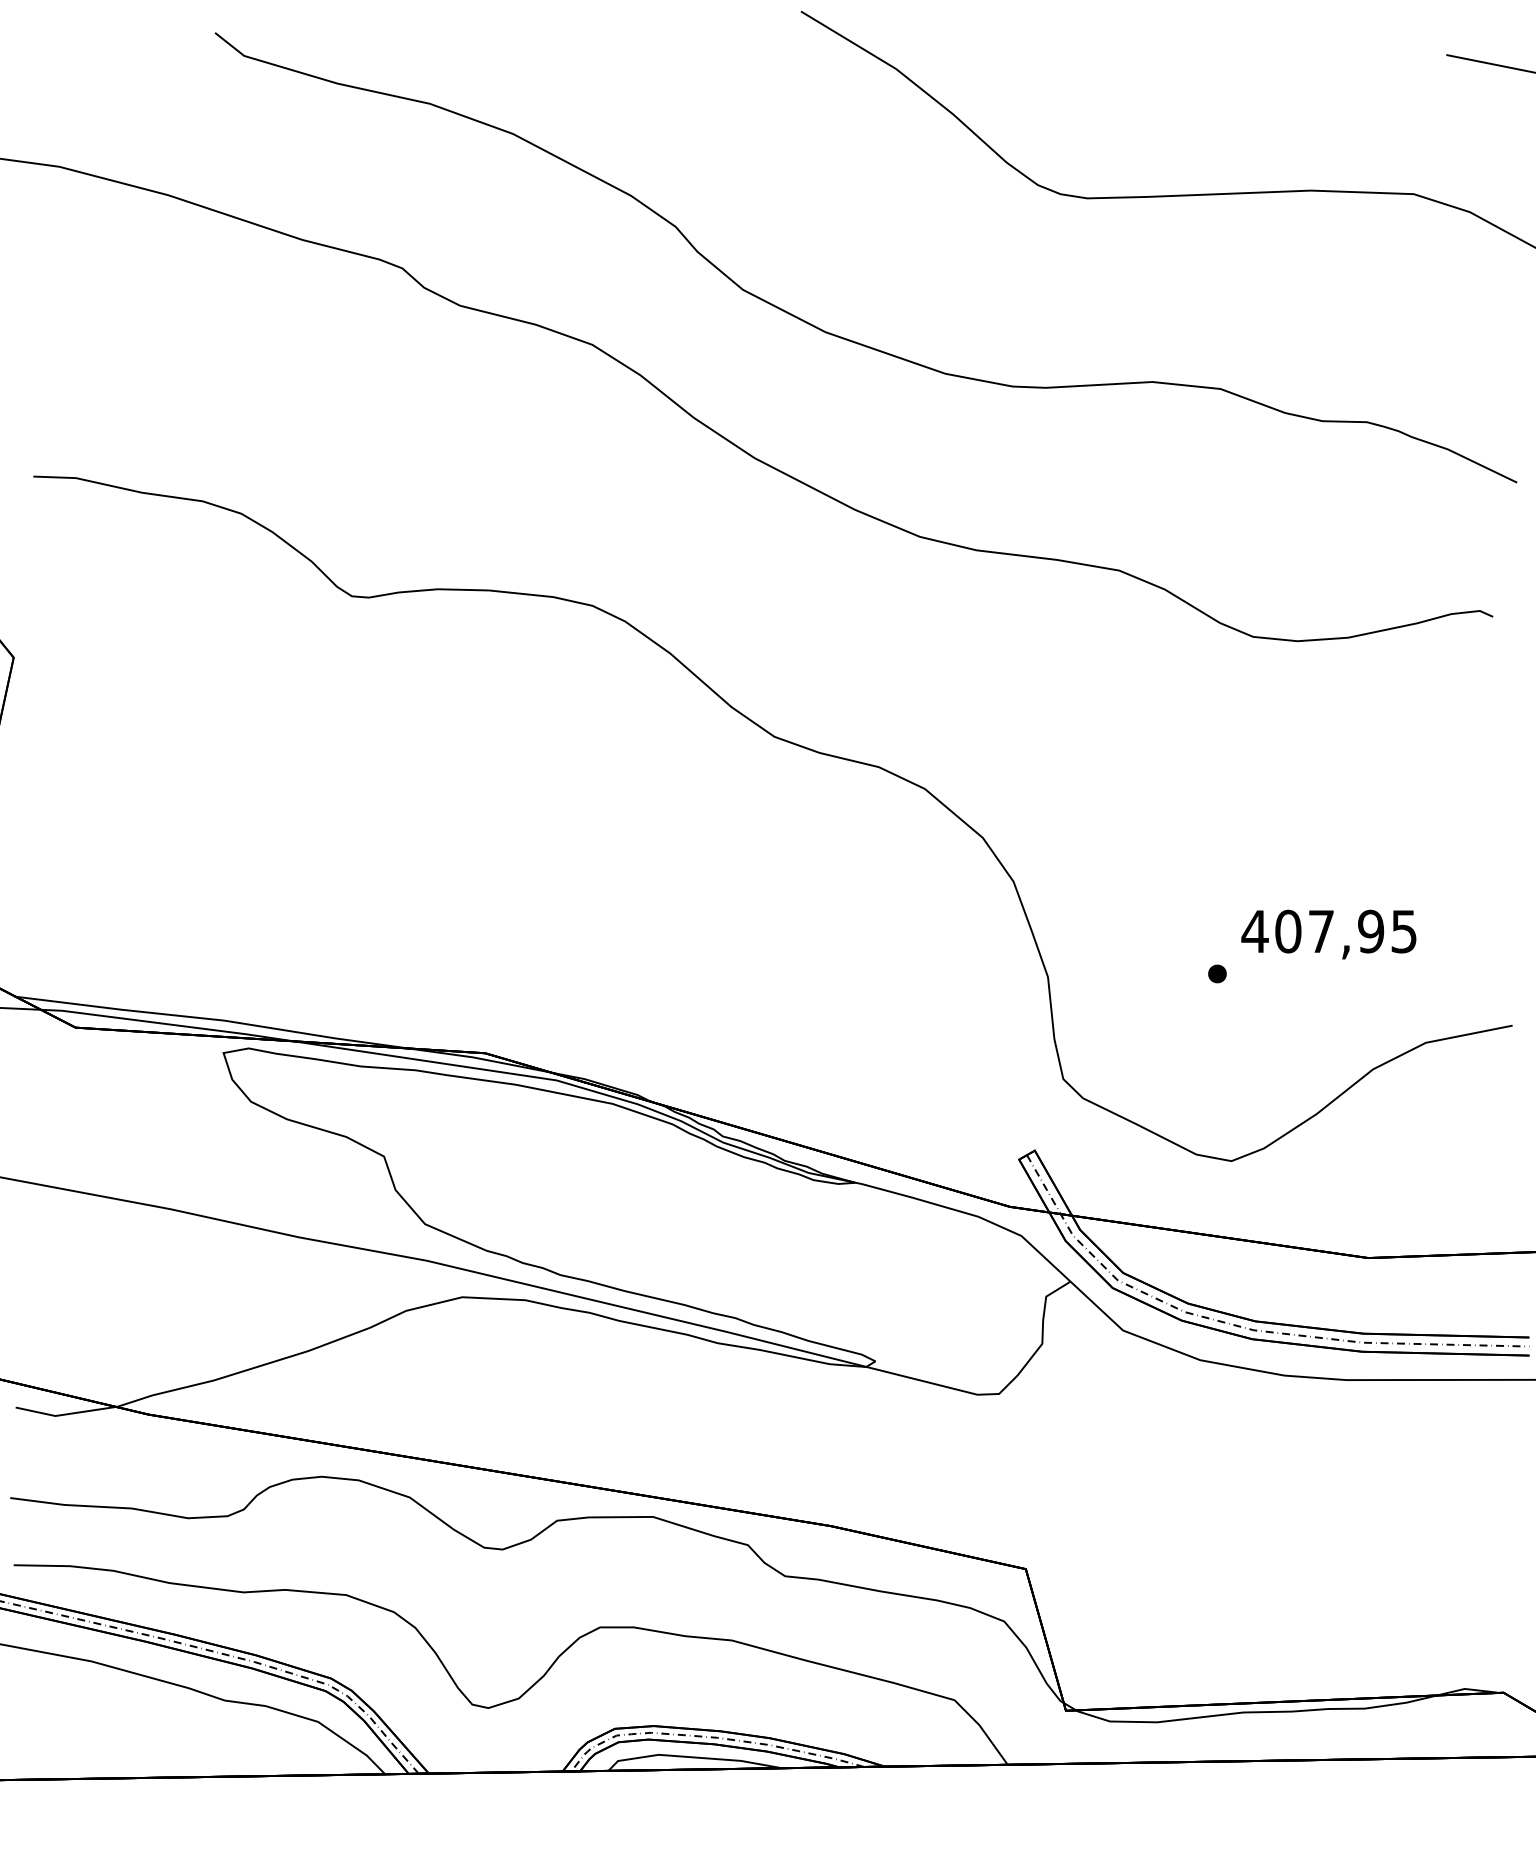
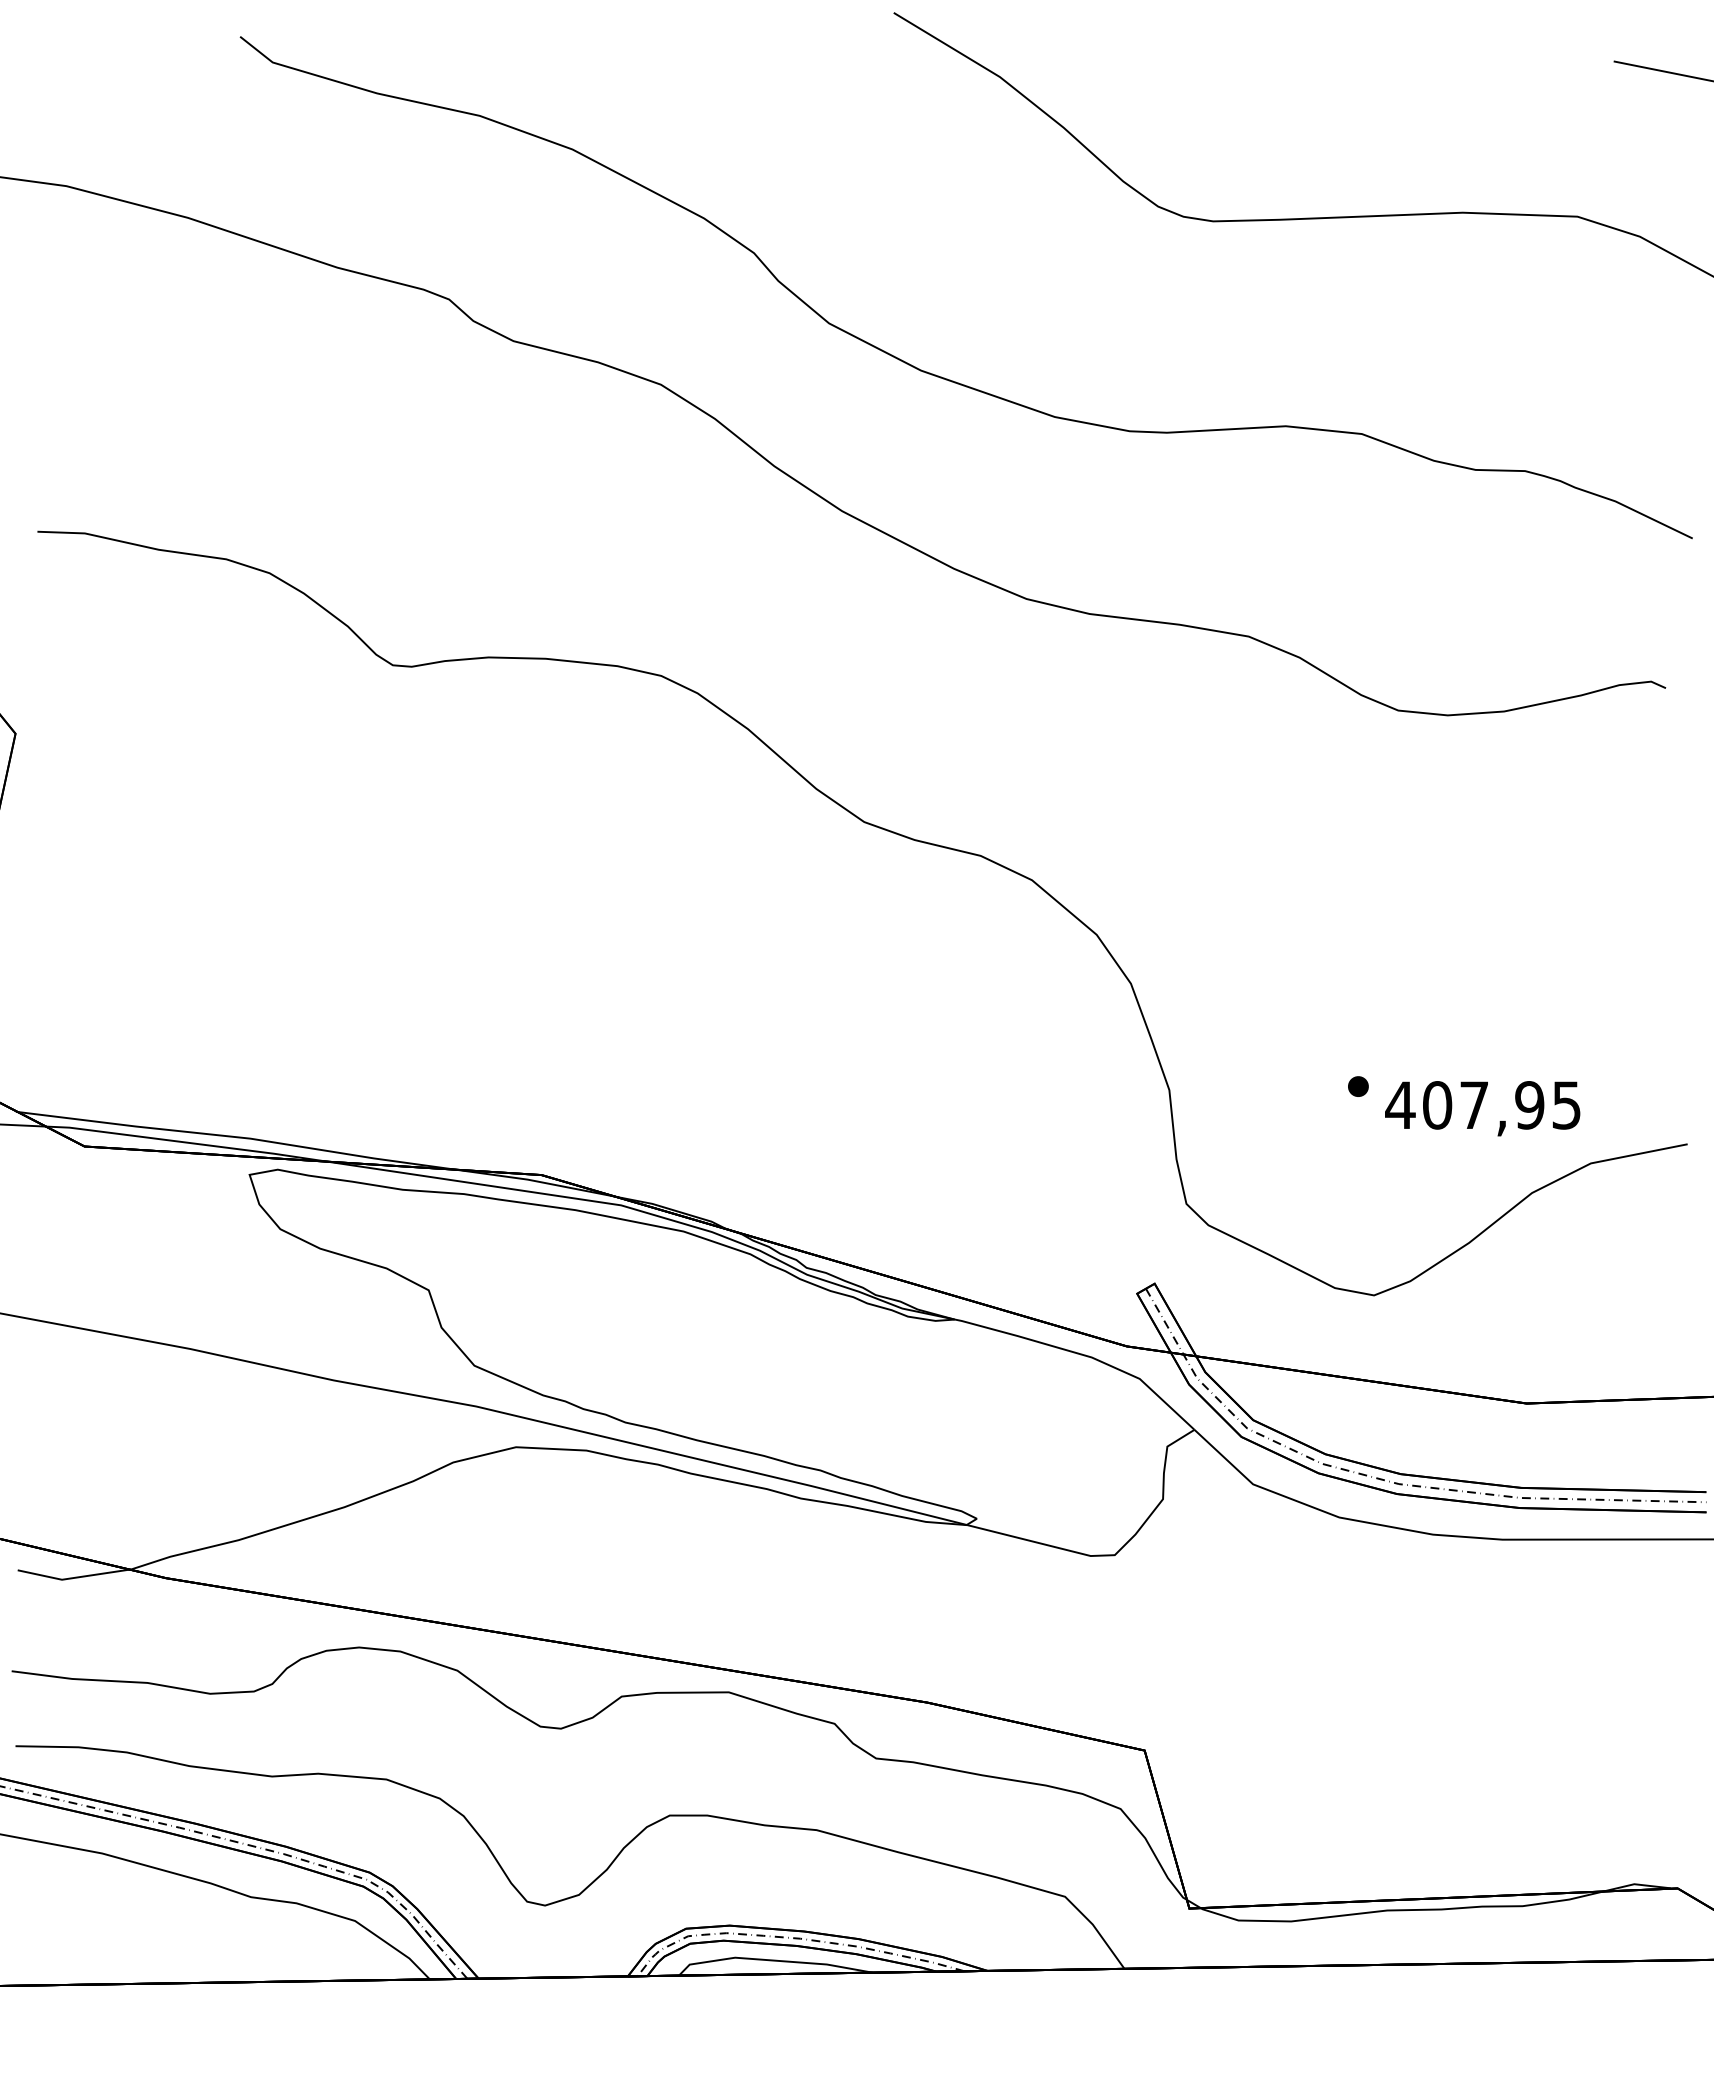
text: (1328, 934) -> (1482, 1108), moved

